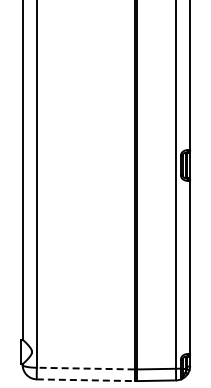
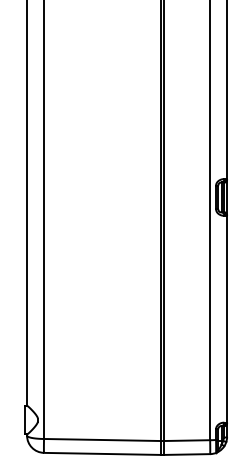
line: (85, 368) -> (102, 439), dashed -> solid
line: (85, 380) -> (102, 454), dashed -> solid

